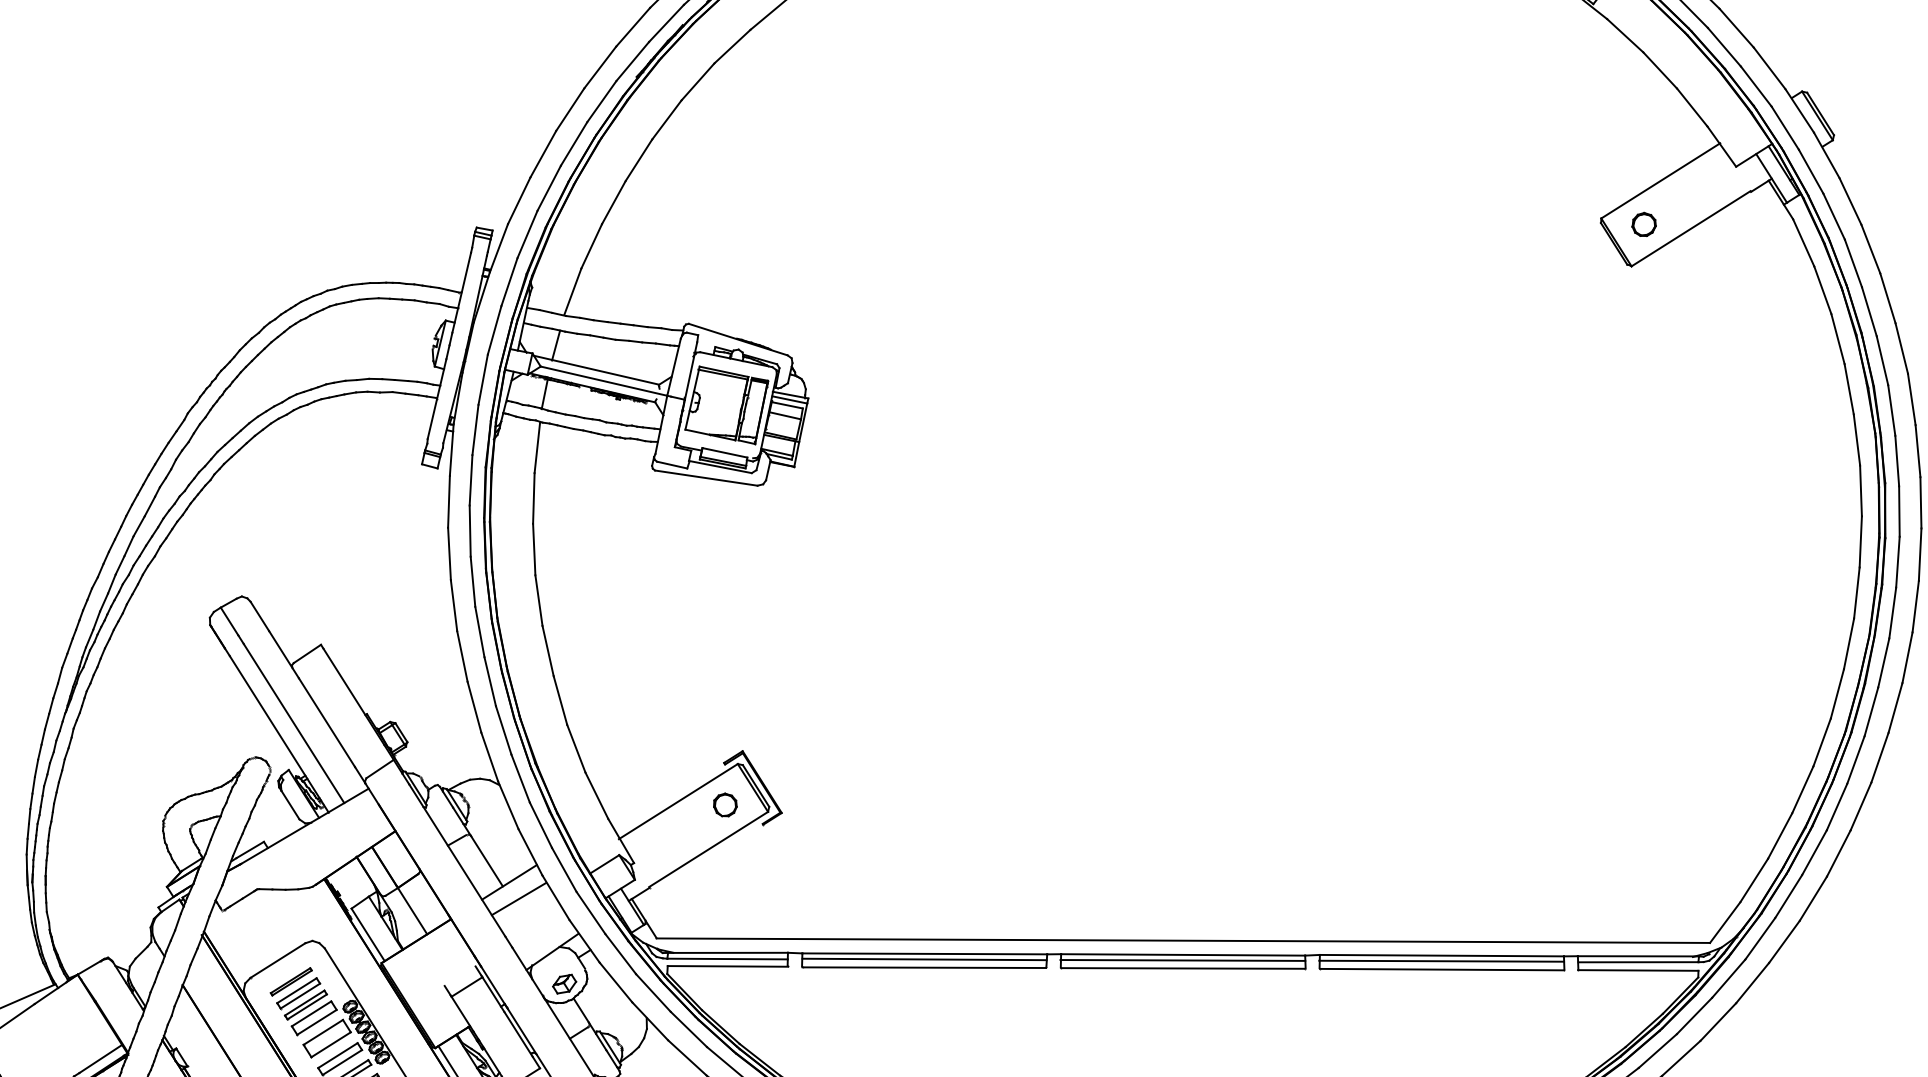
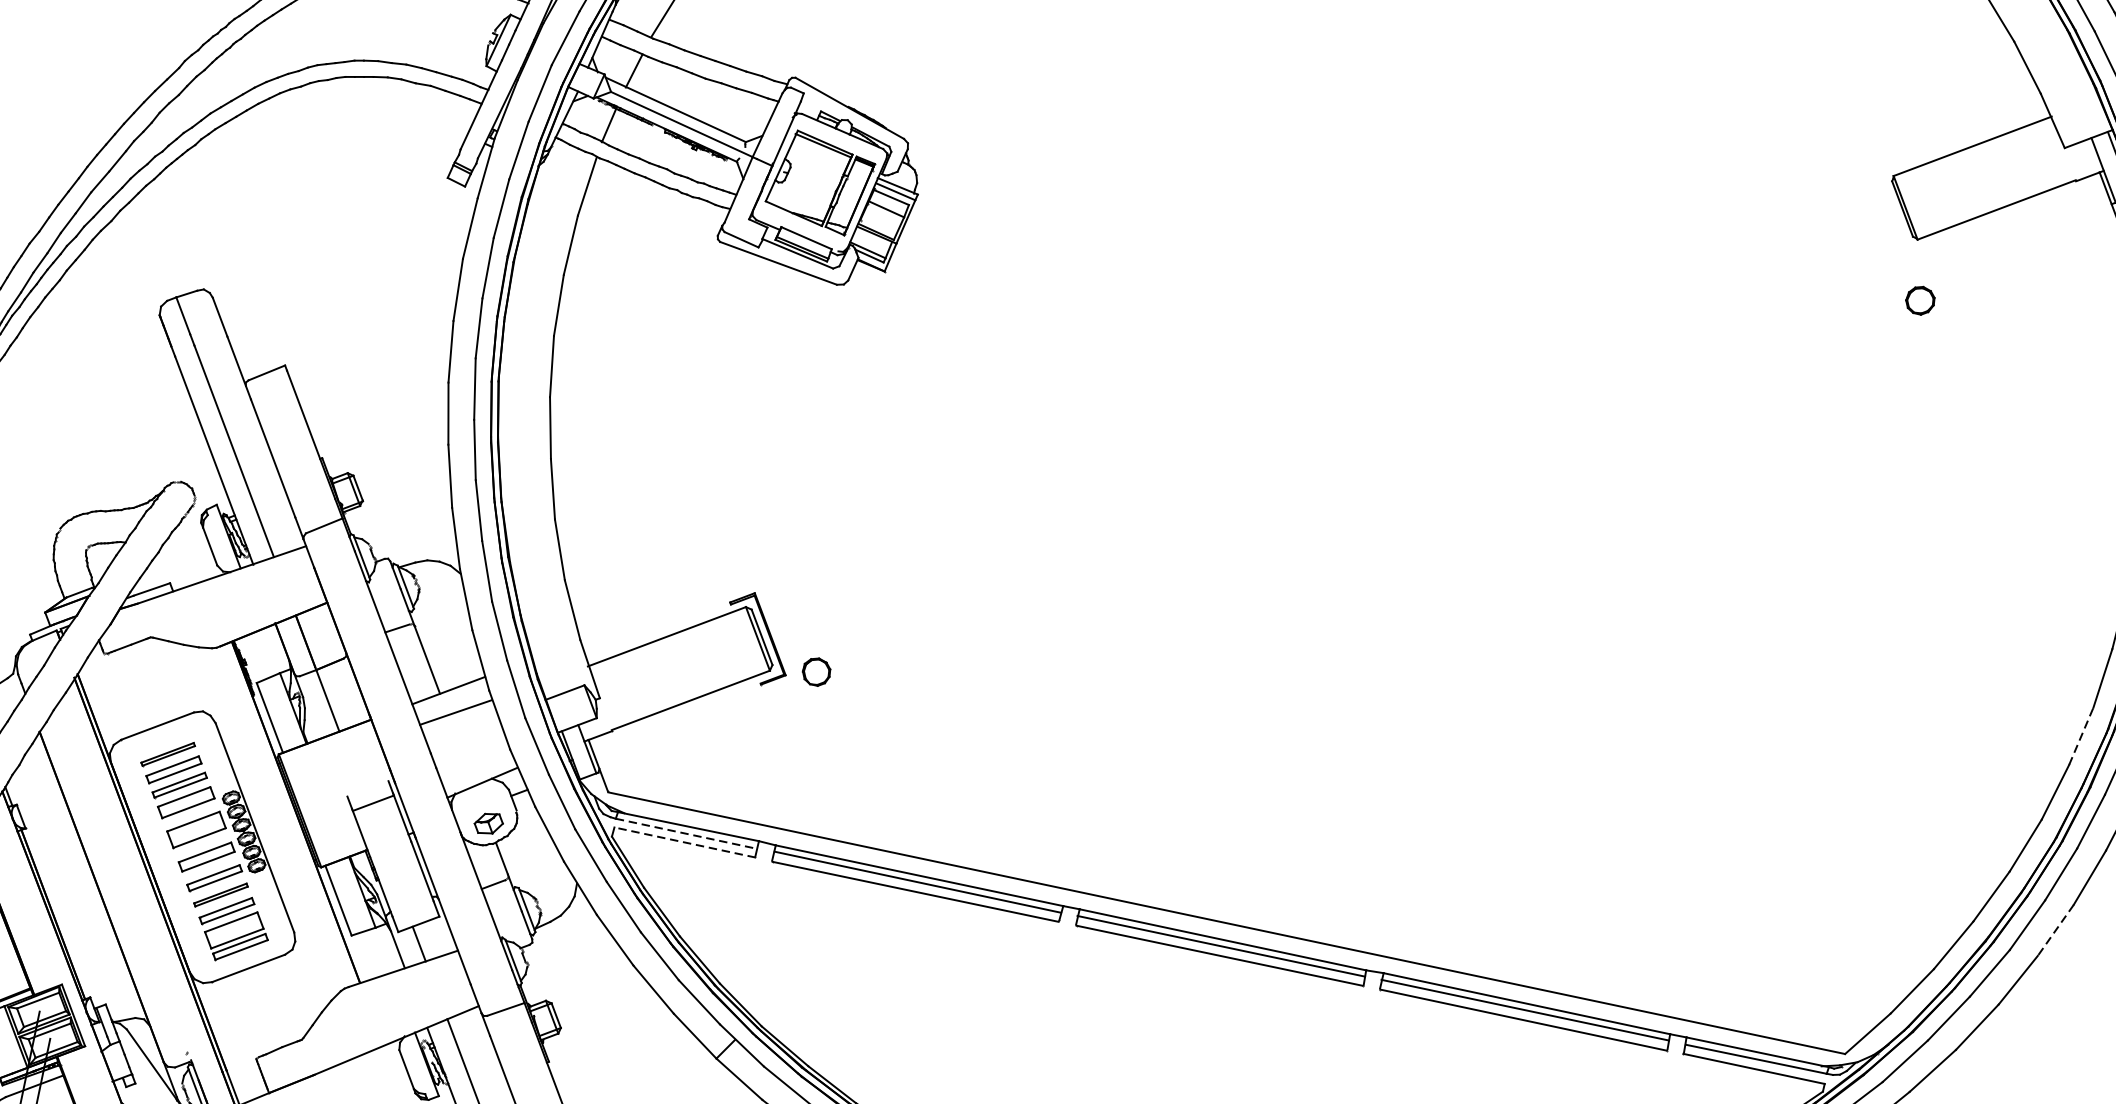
part: (1643, 224) -> (1919, 300), moved
line: (1849, 643) -> (2081, 736), solid -> dashed
part: (725, 804) -> (816, 671), moved
line: (1861, 806) -> (2056, 930), solid -> dashed
line: (728, 959) -> (687, 834), solid -> dashed
line: (727, 966) -> (684, 842), solid -> dashed

